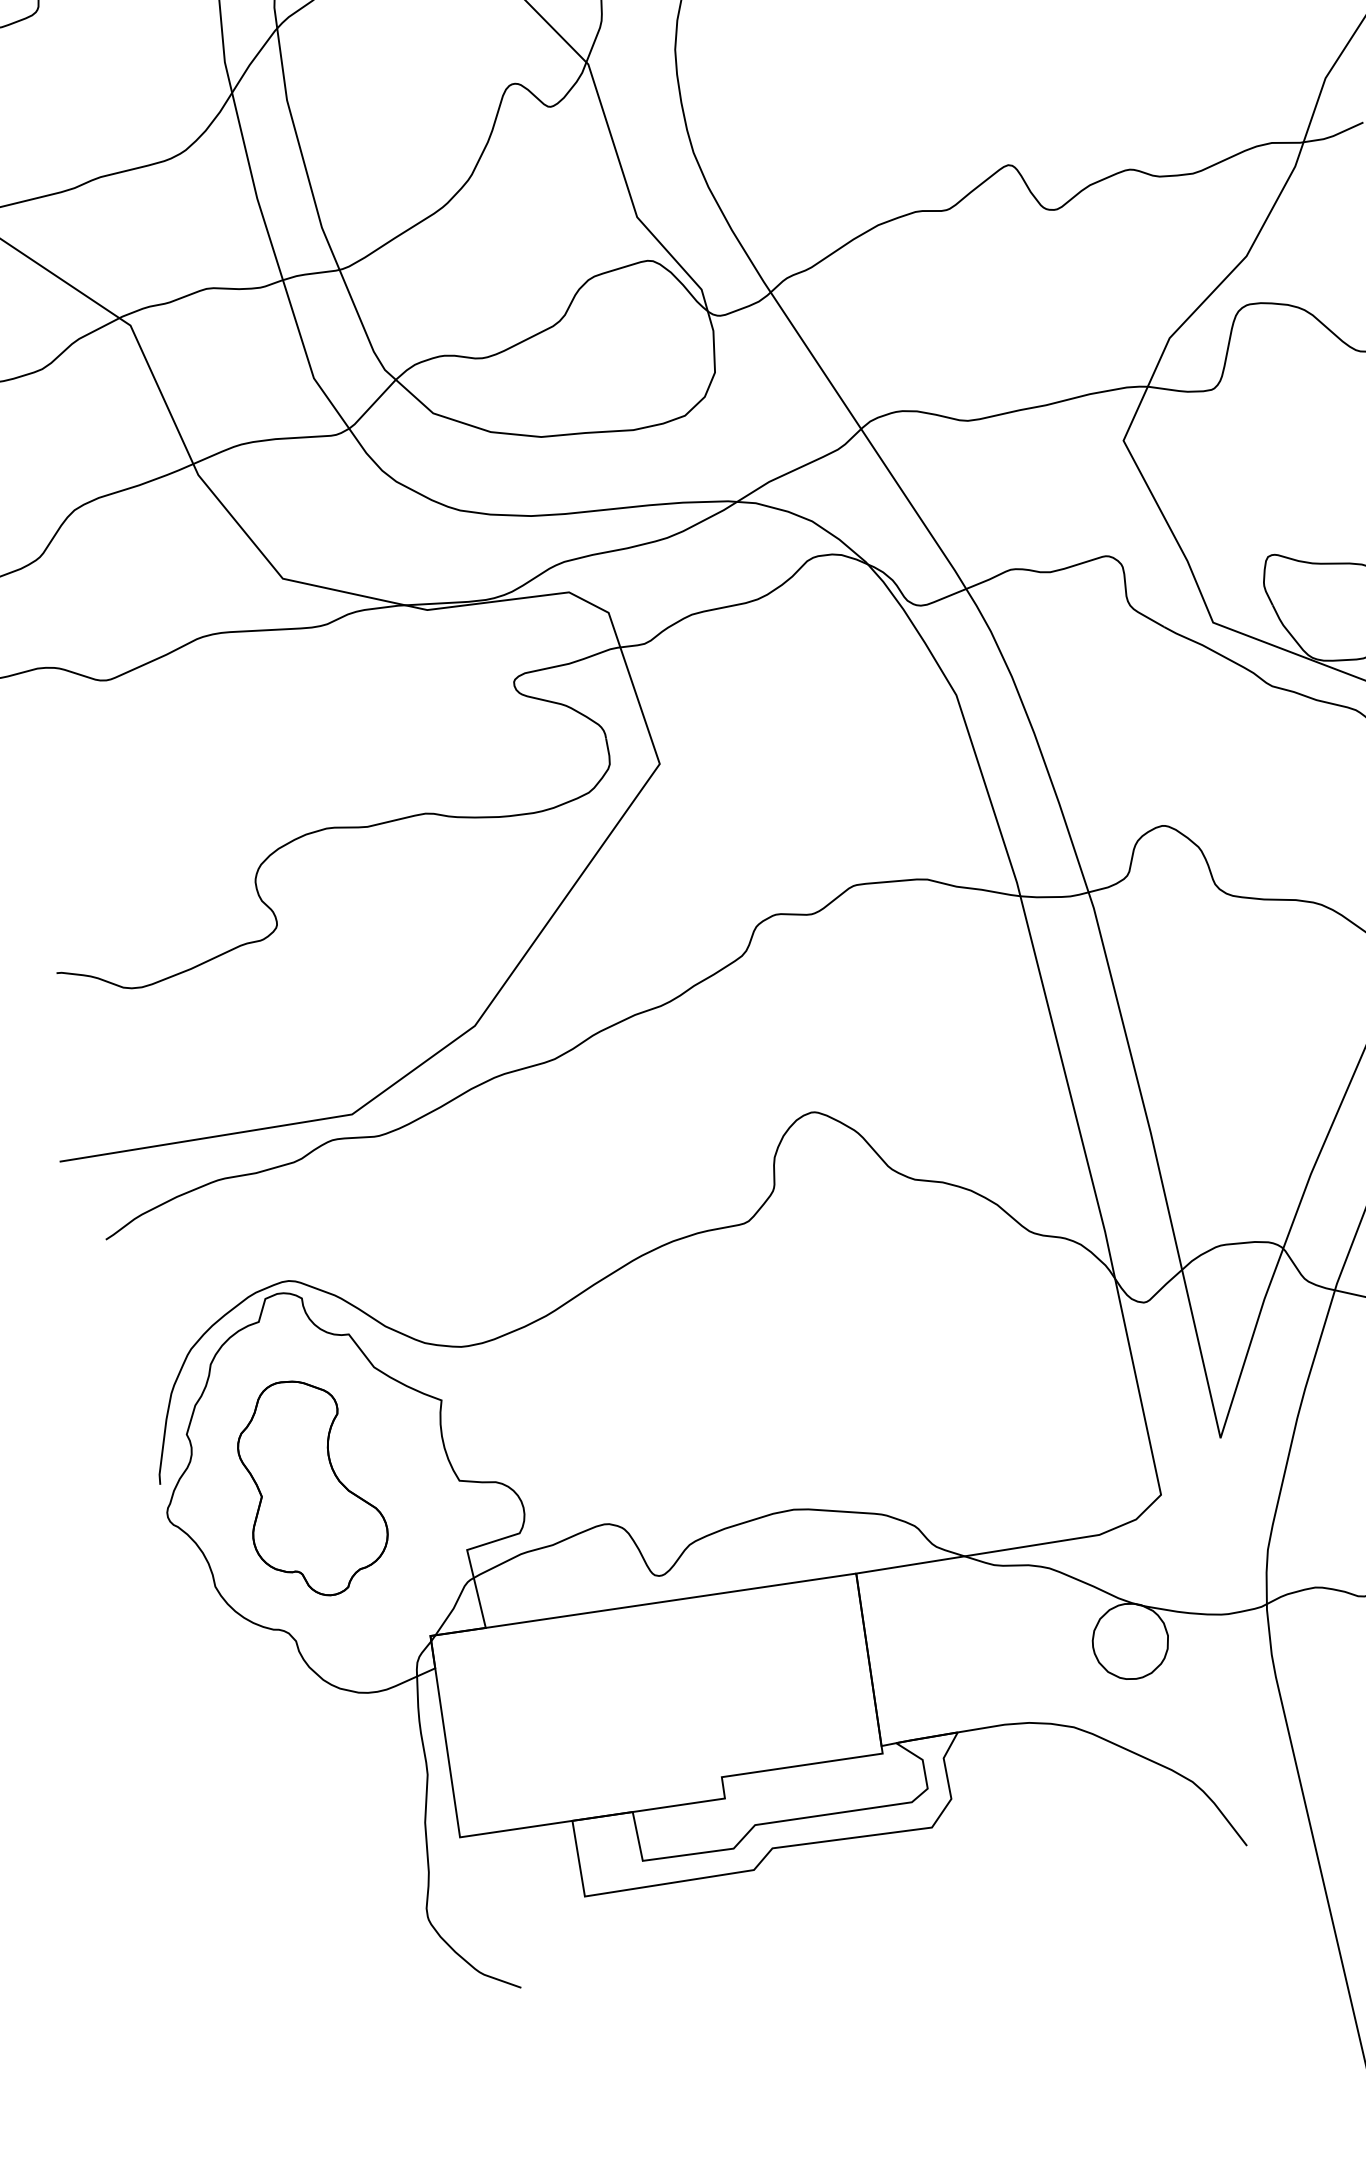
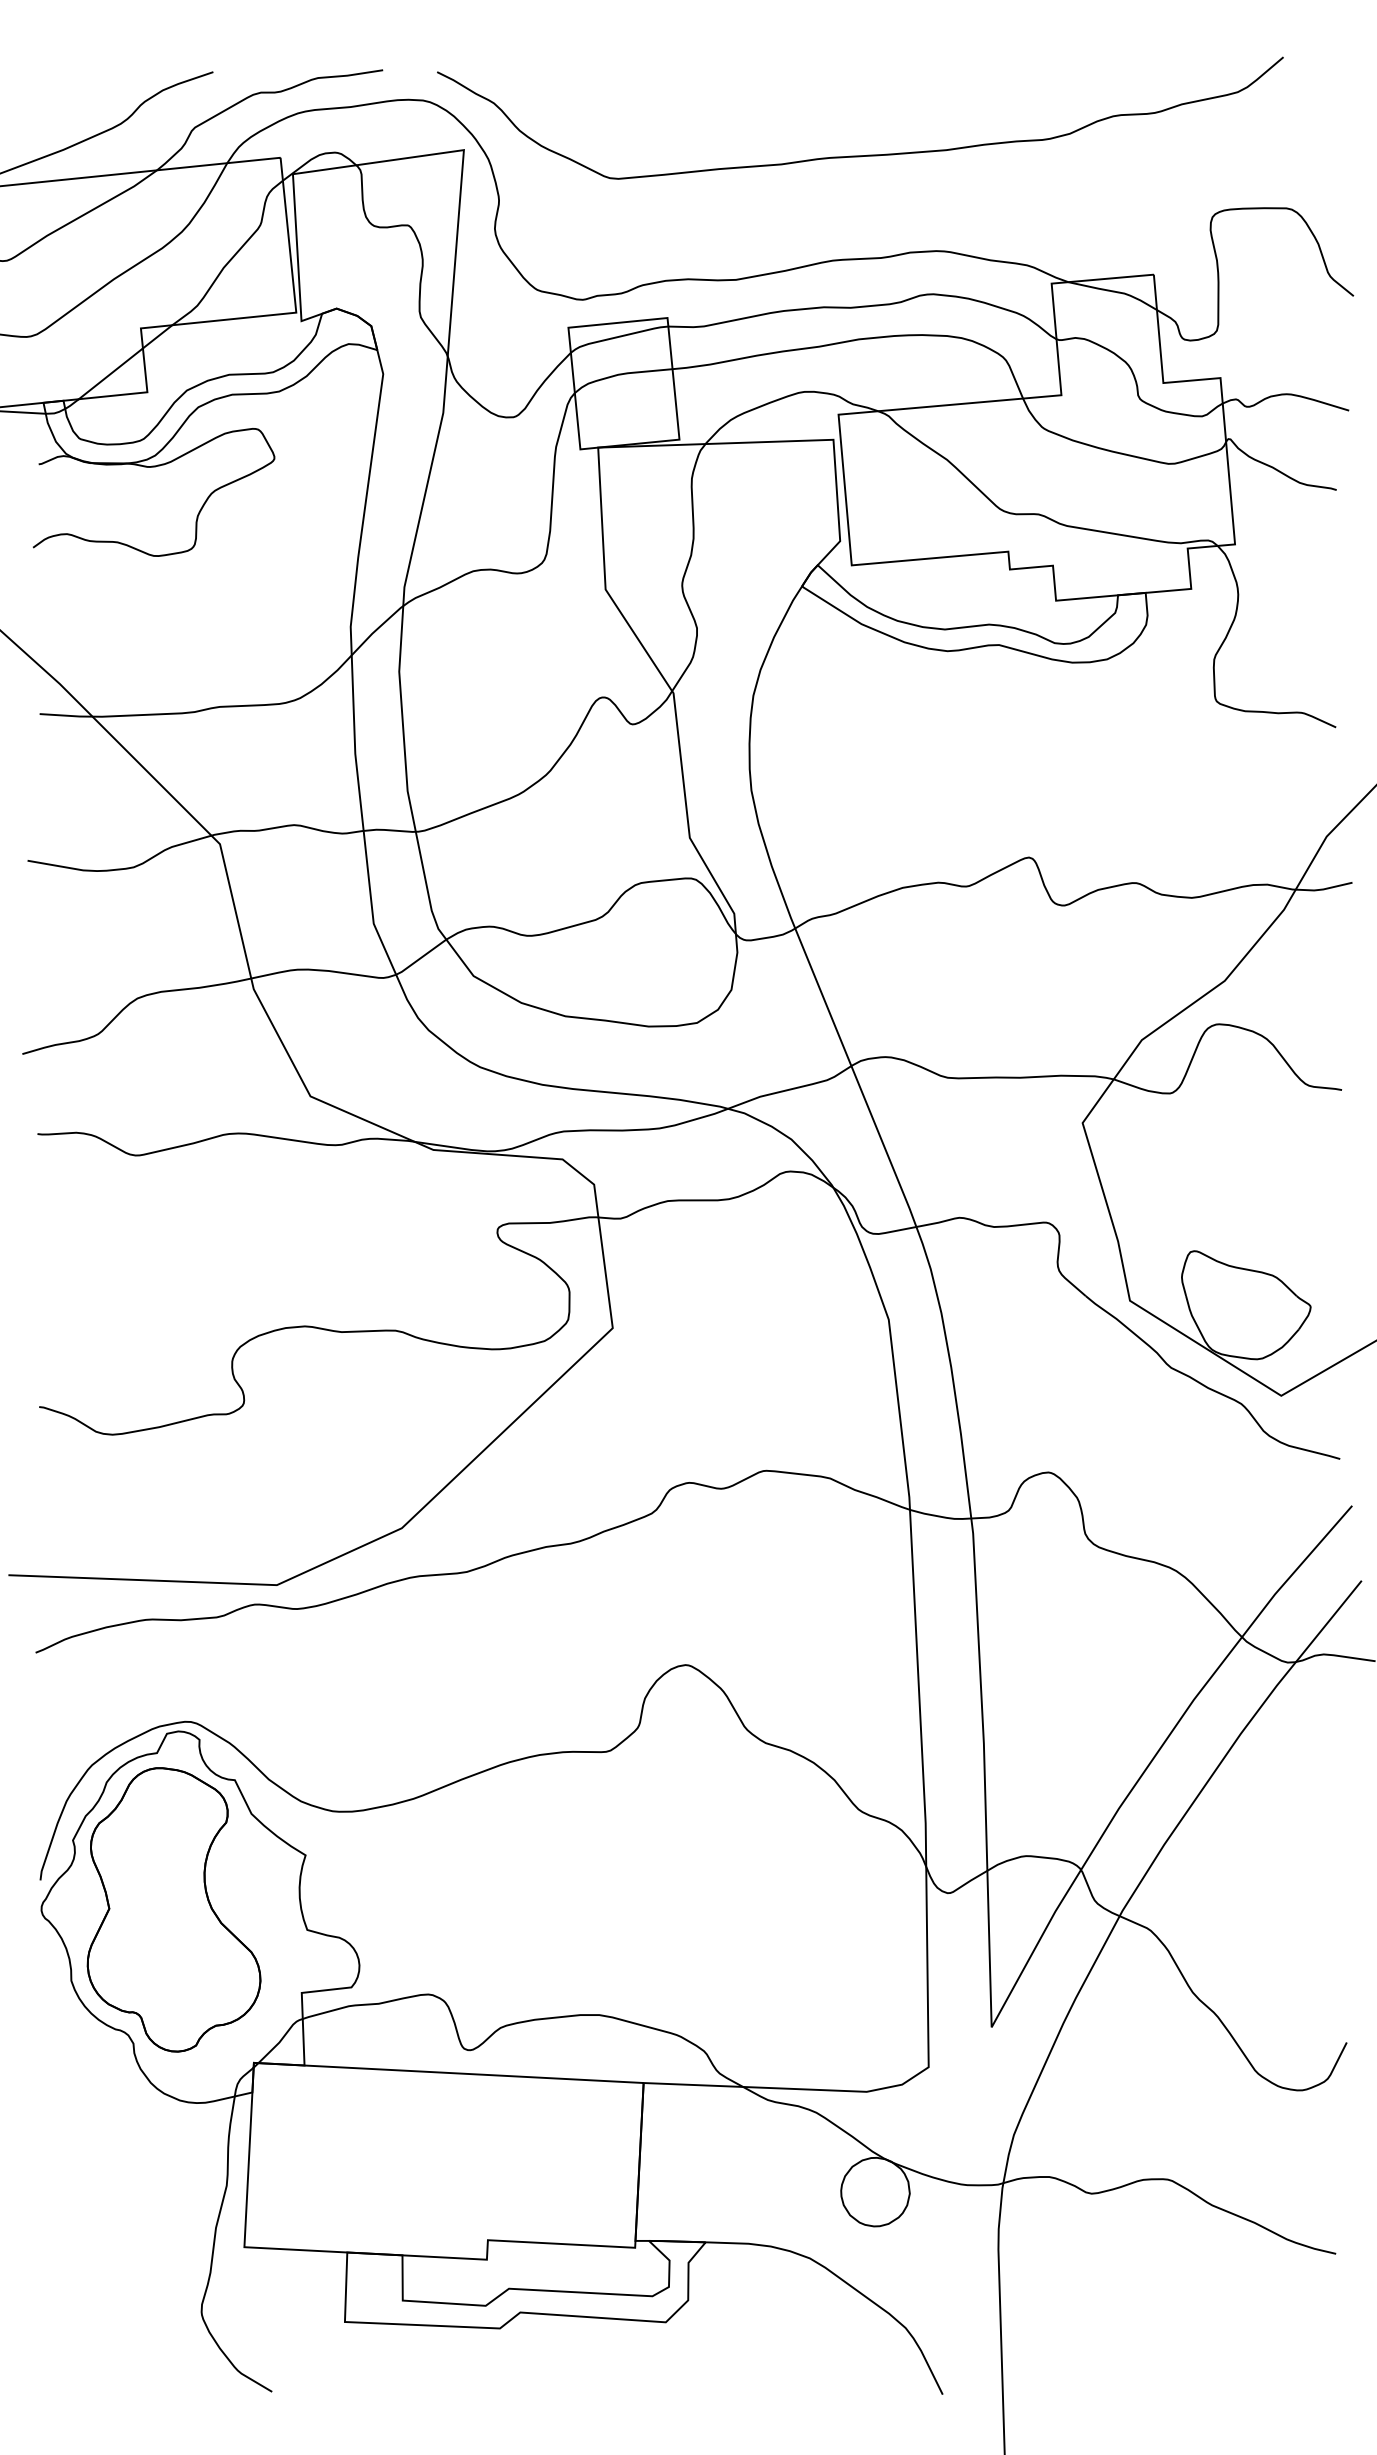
part: (310, 1487) -> (173, 1909), size x1.43

